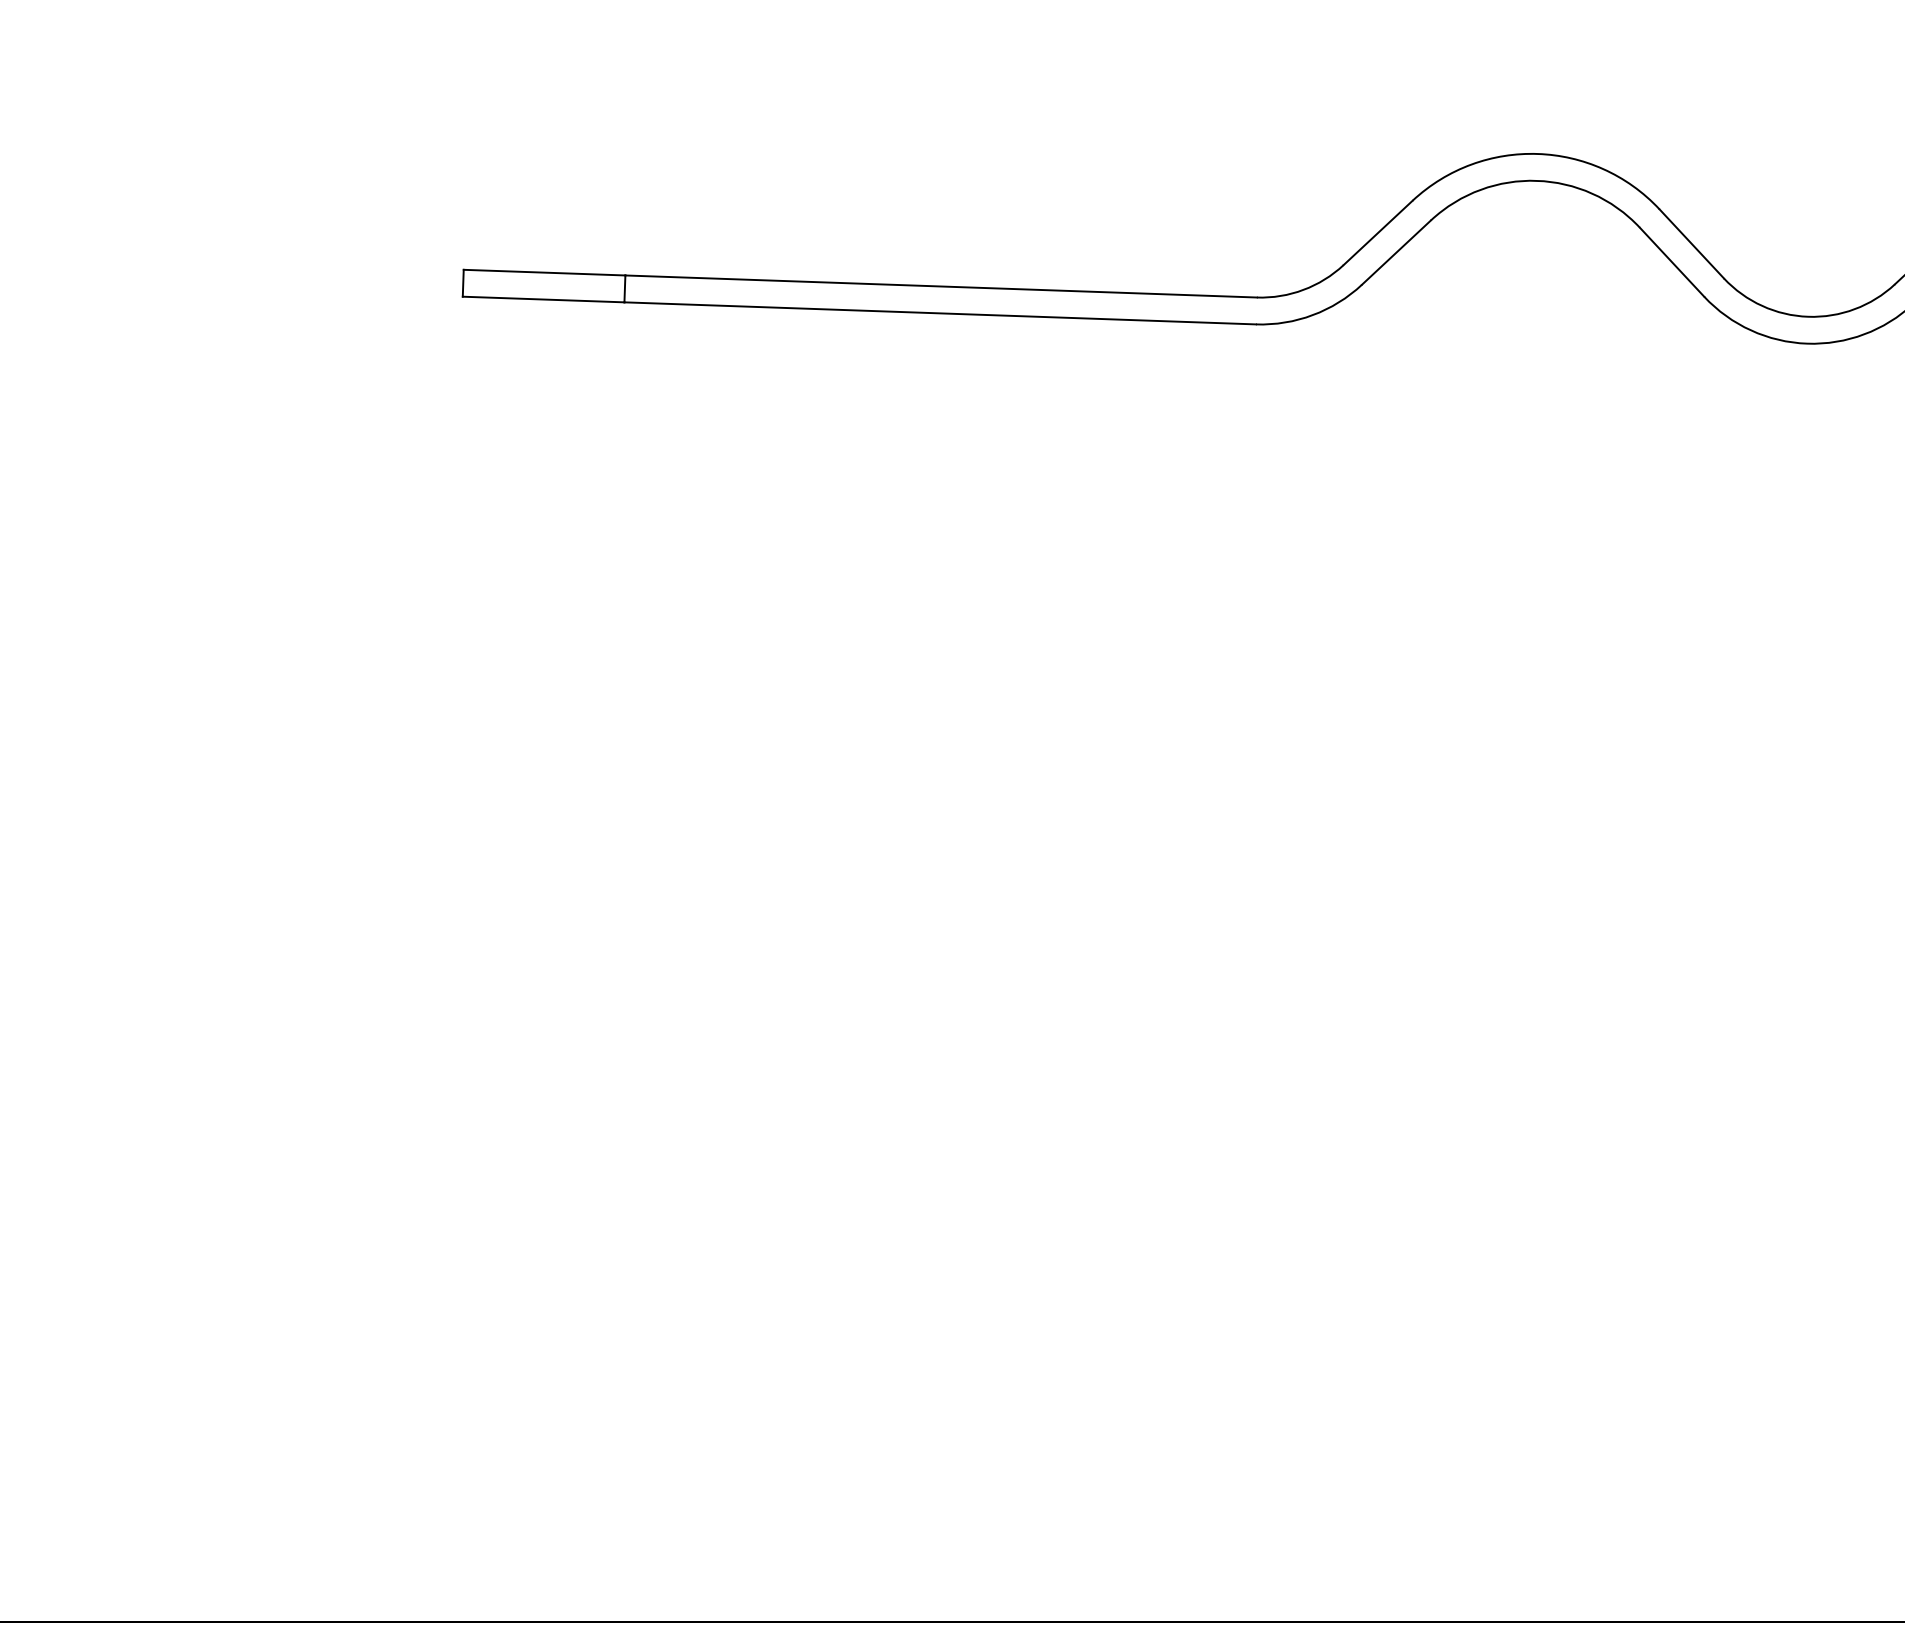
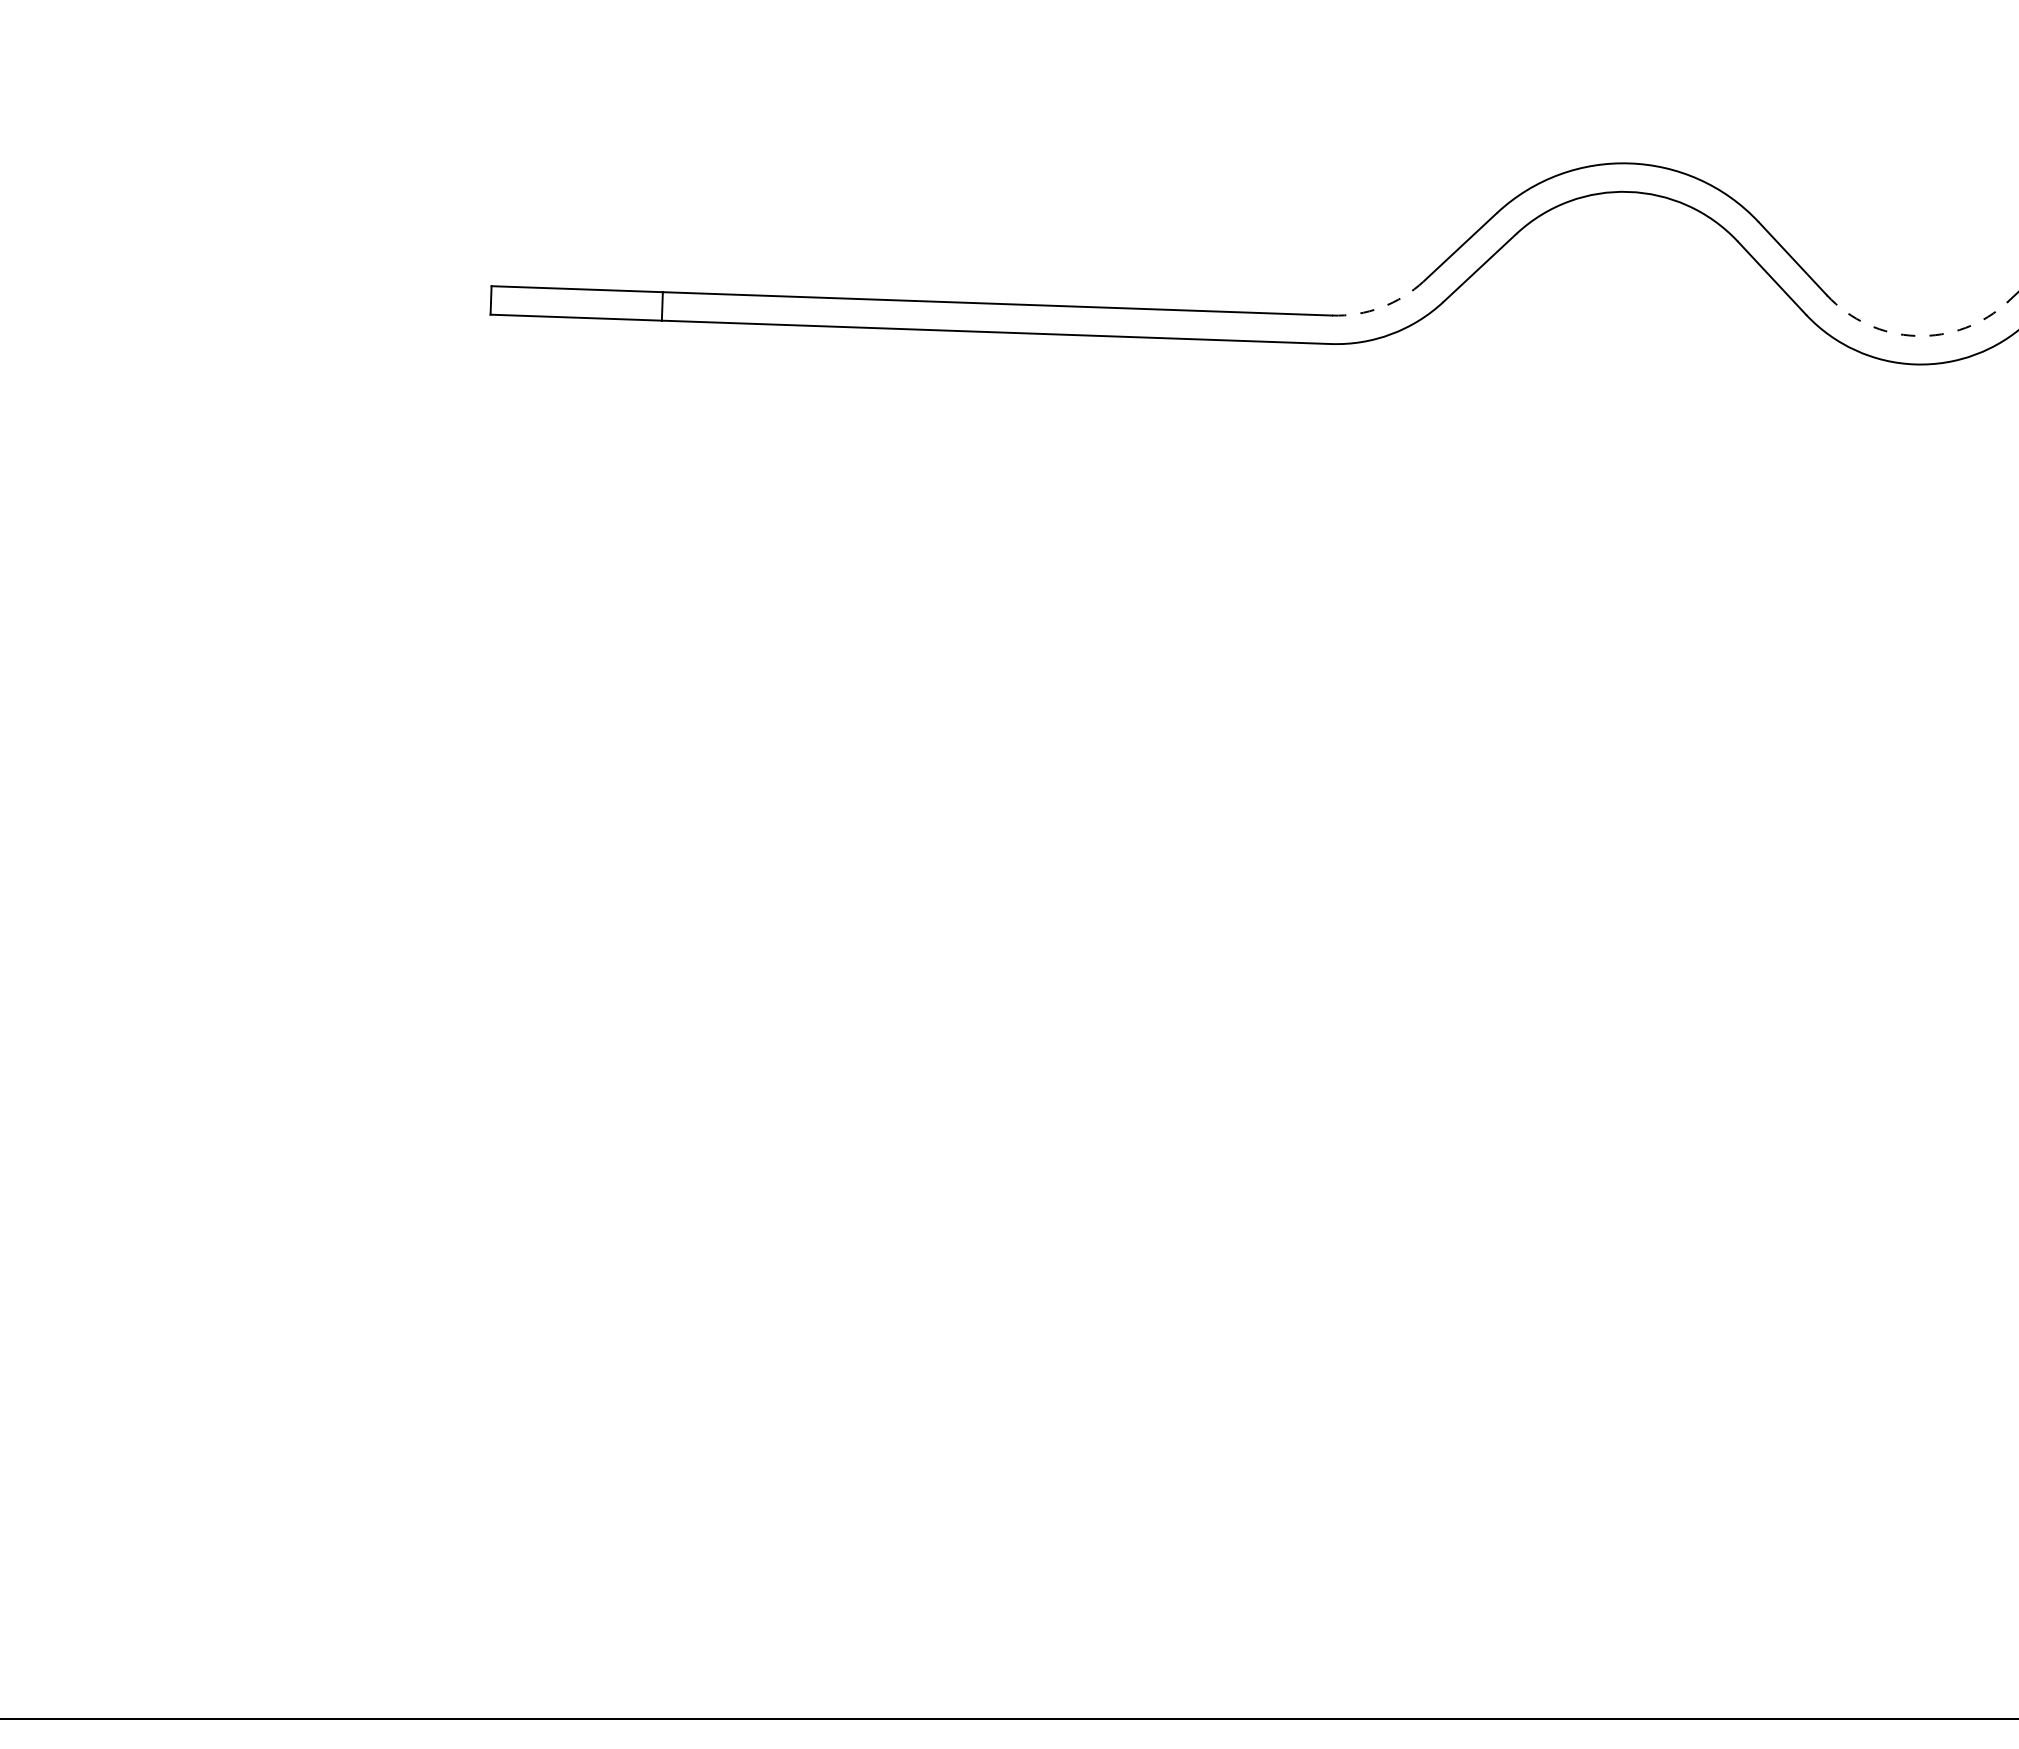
arc: (1303, 289) -> (1381, 307), solid -> dashed
arc: (1808, 316) -> (1916, 335), solid -> dashed

